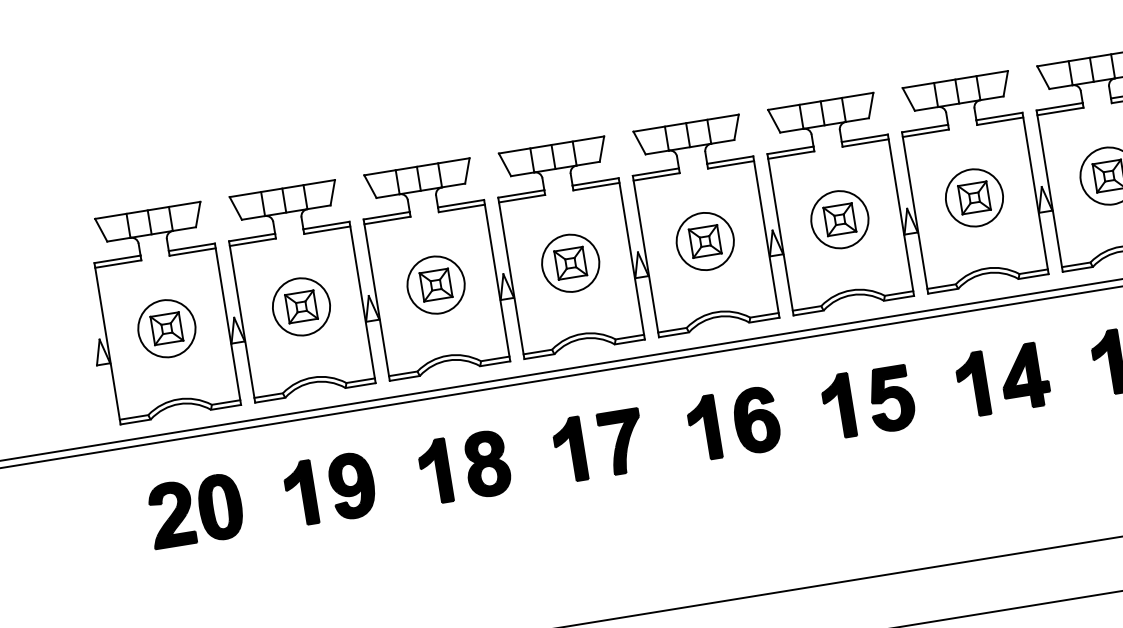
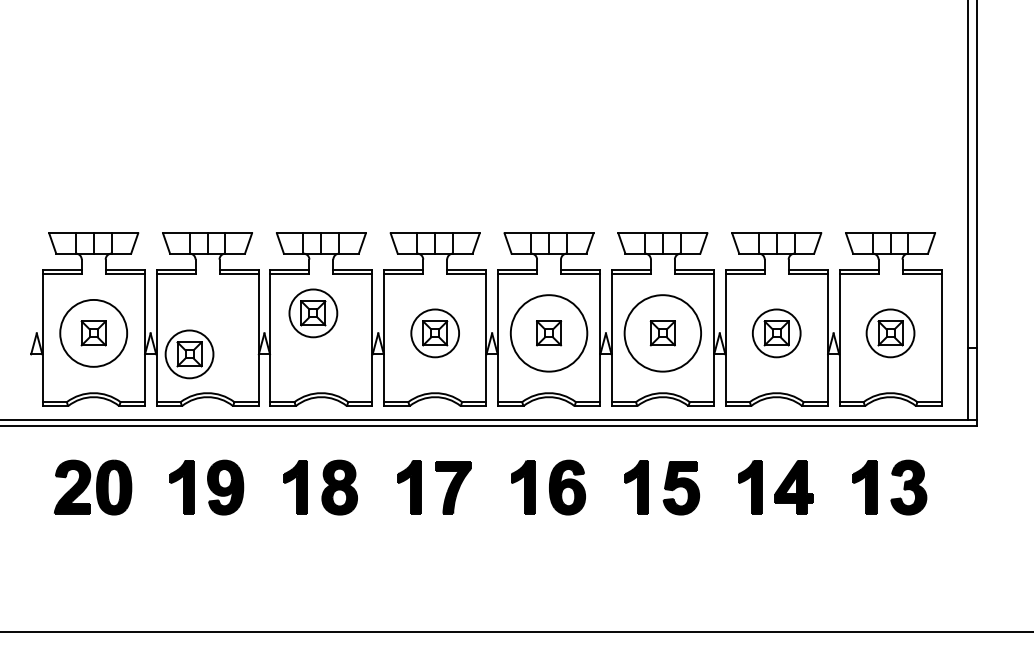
circle: (839, 219) -> (662, 333), size x1.6
circle: (704, 241) -> (548, 333), size x1.6
part: (436, 285) -> (313, 313), moved
part: (301, 307) -> (189, 354), moved
circle: (166, 328) -> (93, 333), size x1.4

